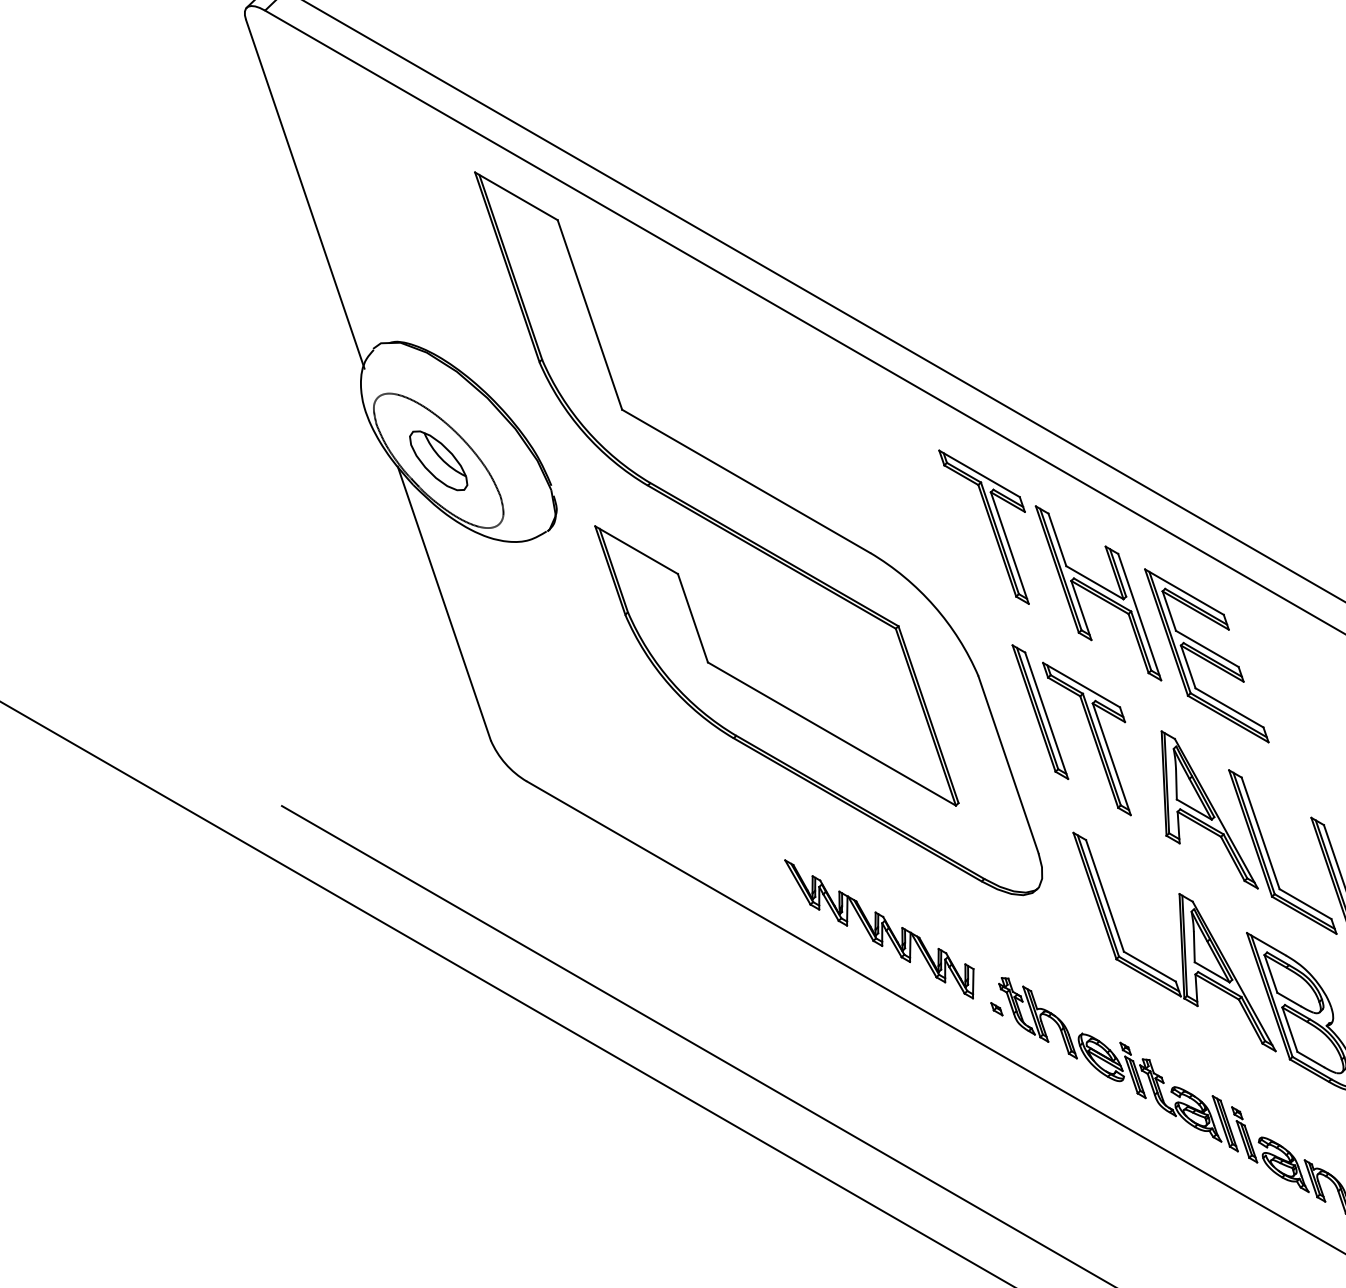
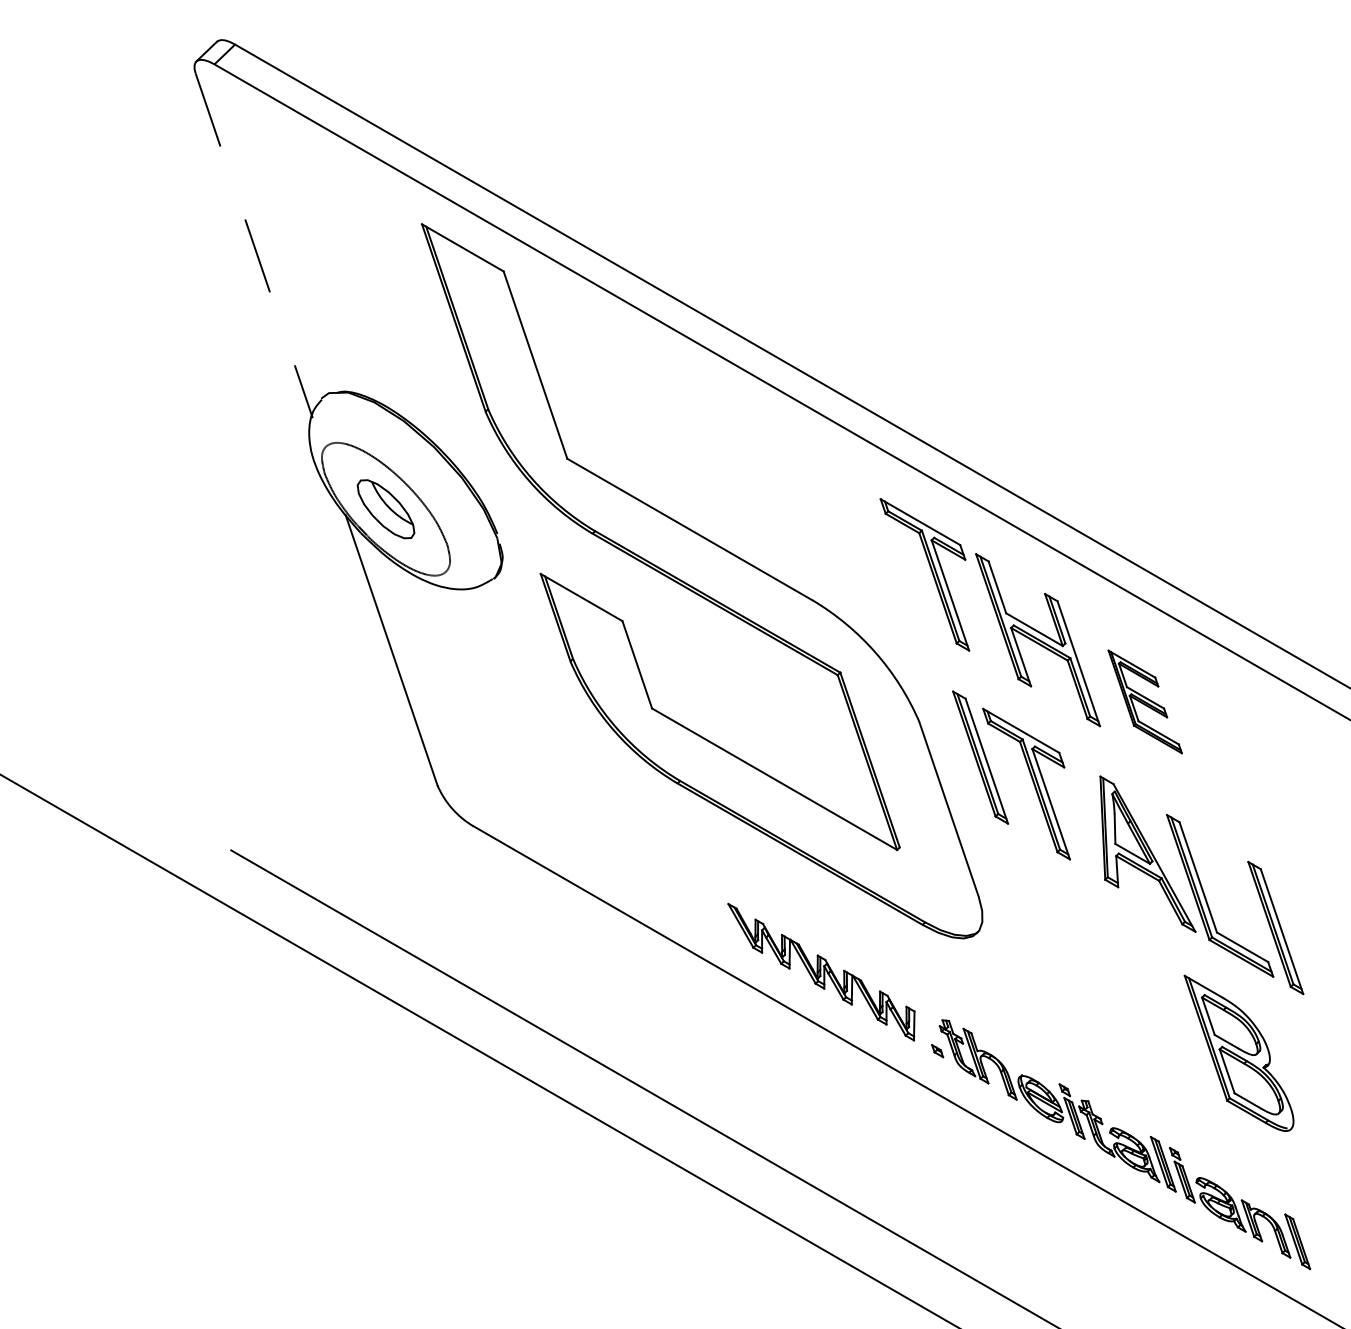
line: (305, 193) -> (254, 245), solid -> dashed
part: (1207, 655) -> (1145, 701), size x0.6
part: (1174, 941) -> (1113, 984), removed

